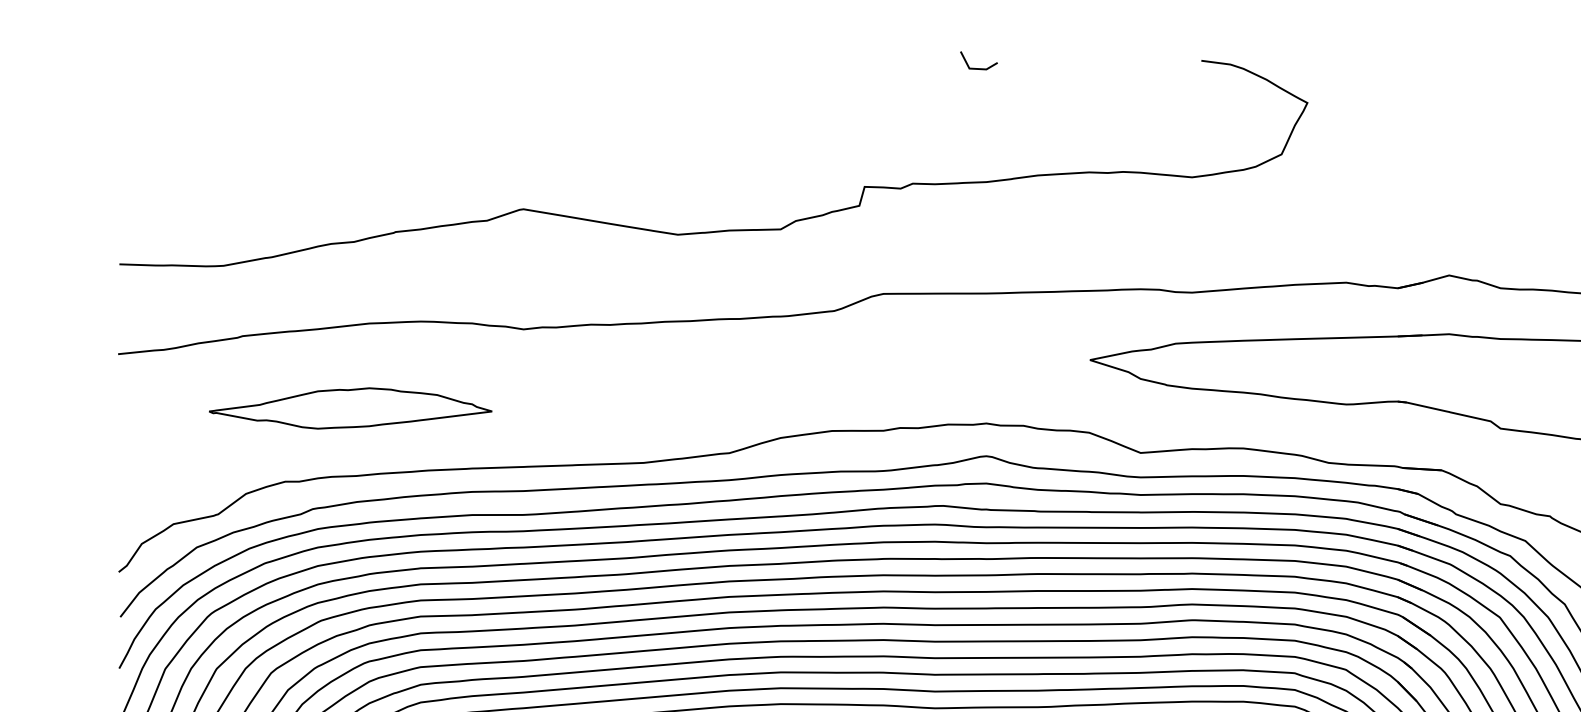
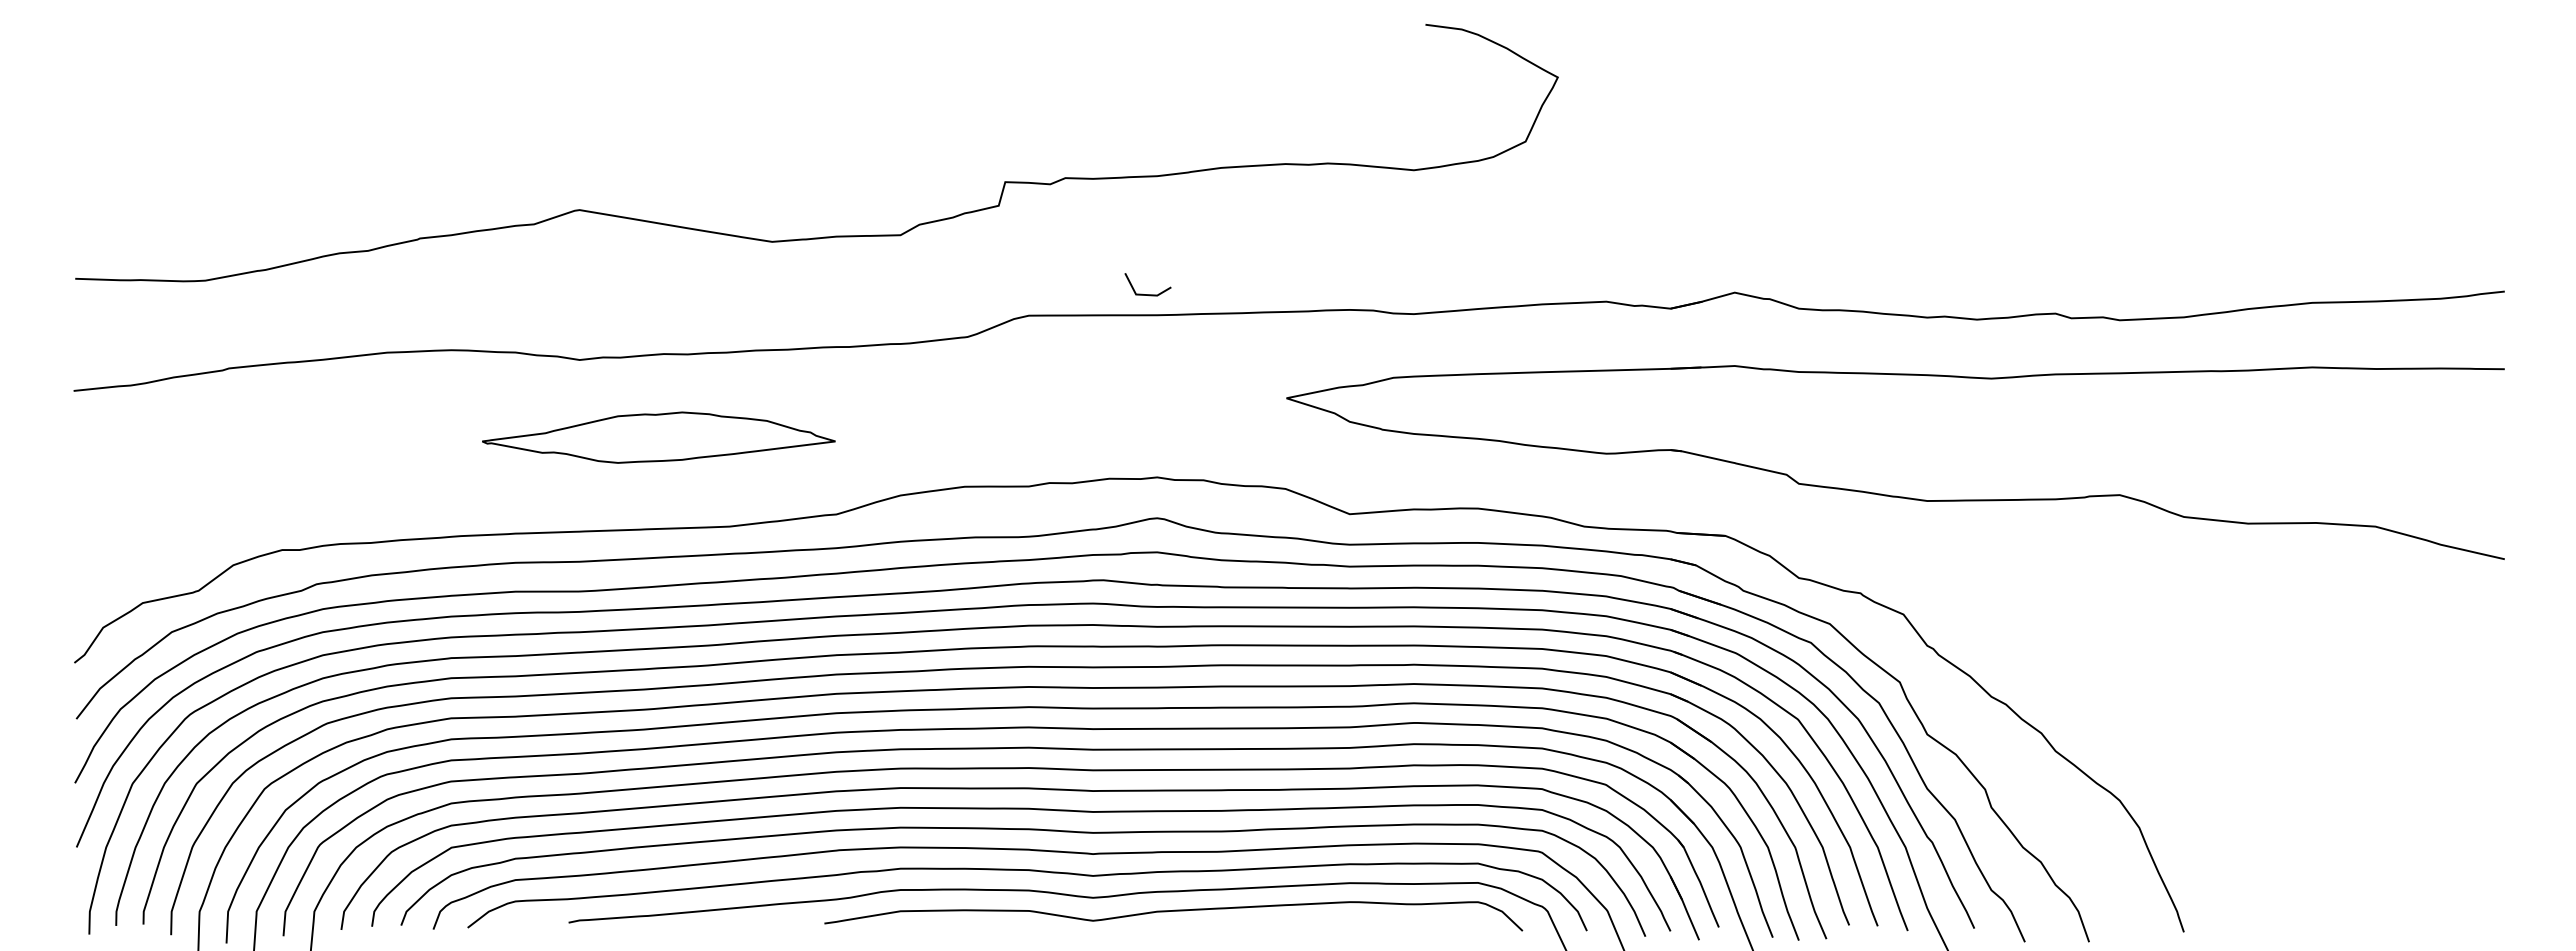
line: (978, 68) -> (1147, 294), moved
part: (350, 408) -> (658, 437), moved

